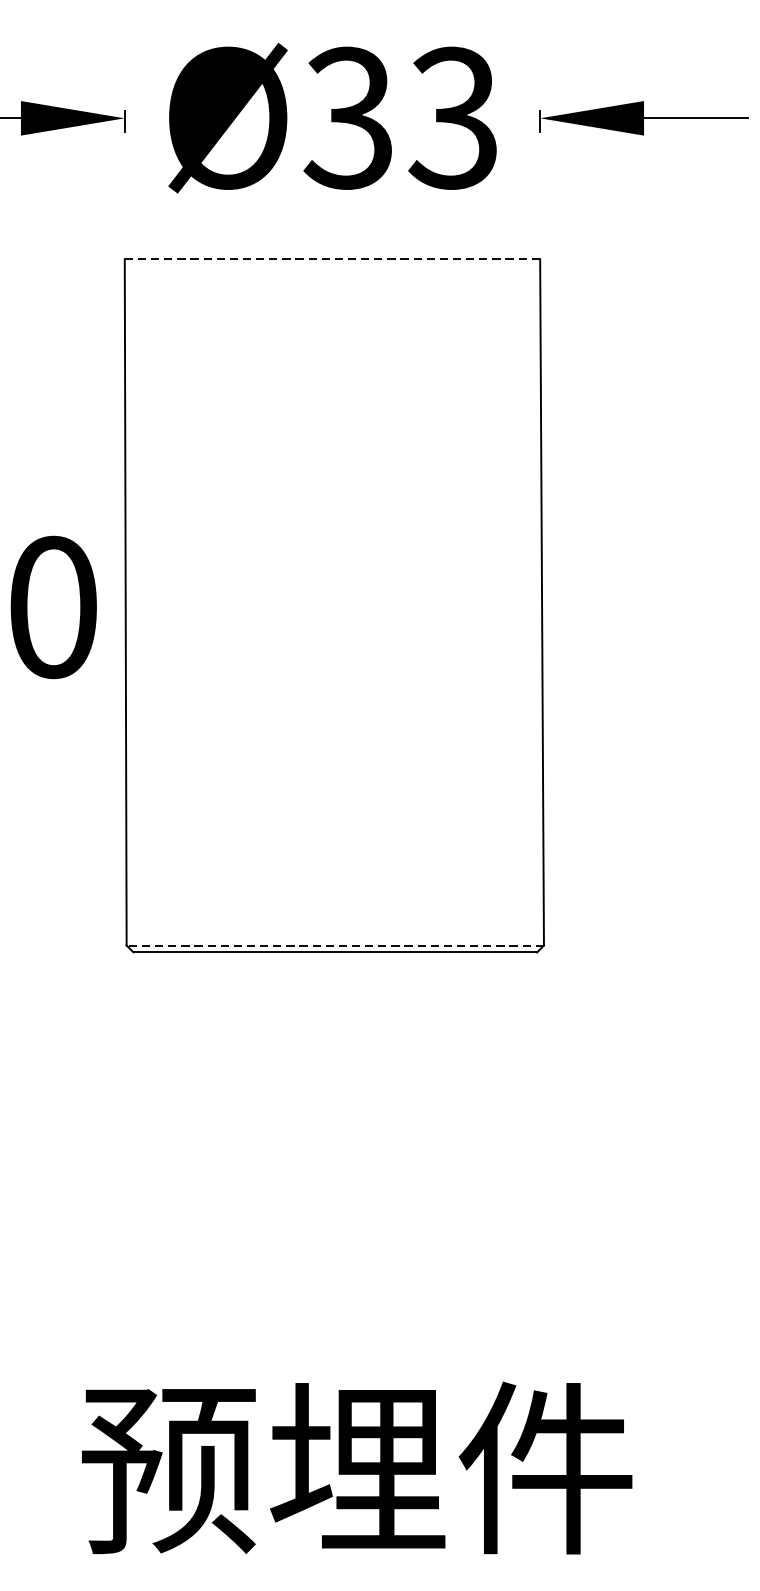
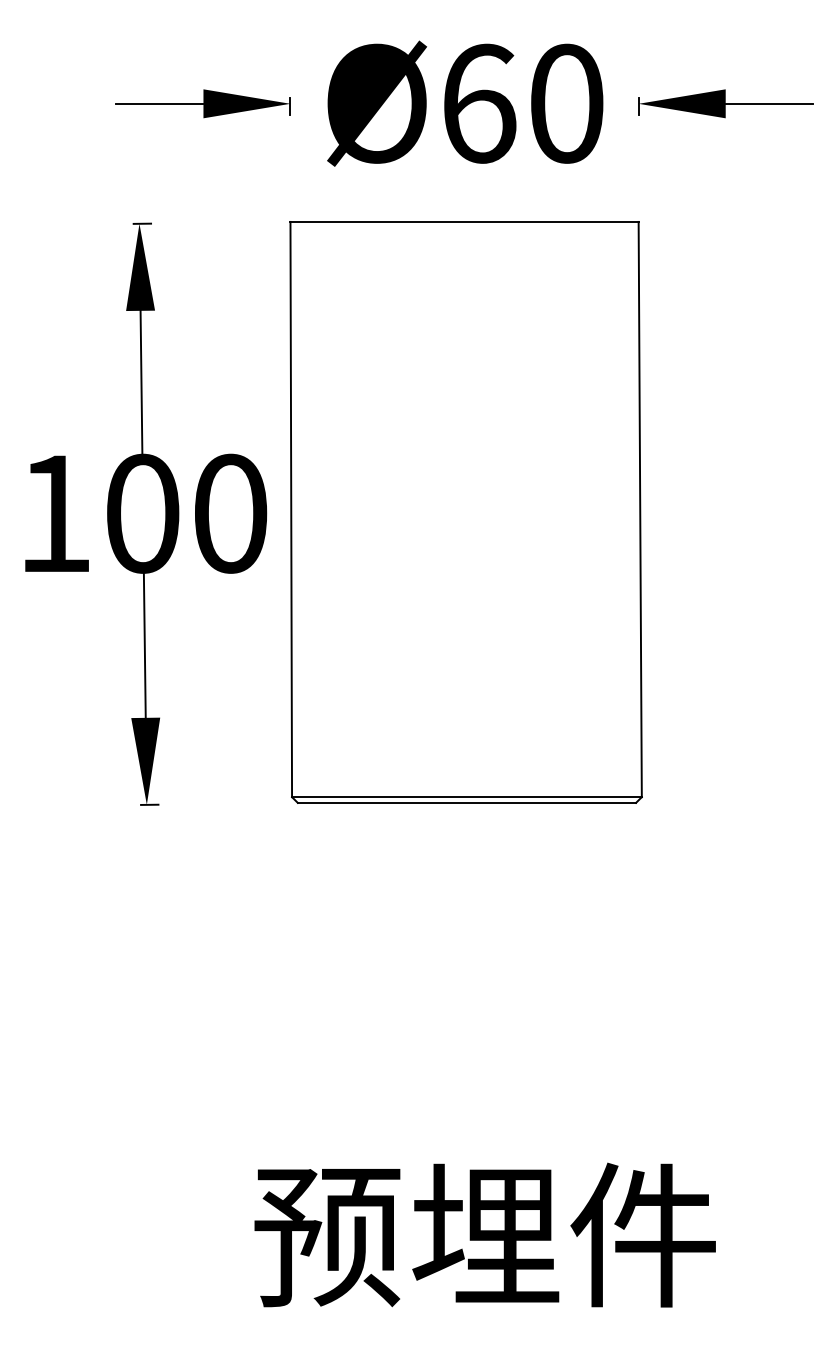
text: (400, 117) -> (521, 103), Ø33 -> Ø60
line: (333, 258) -> (465, 221), dashed -> solid
line: (334, 945) -> (466, 797), dashed -> solid

